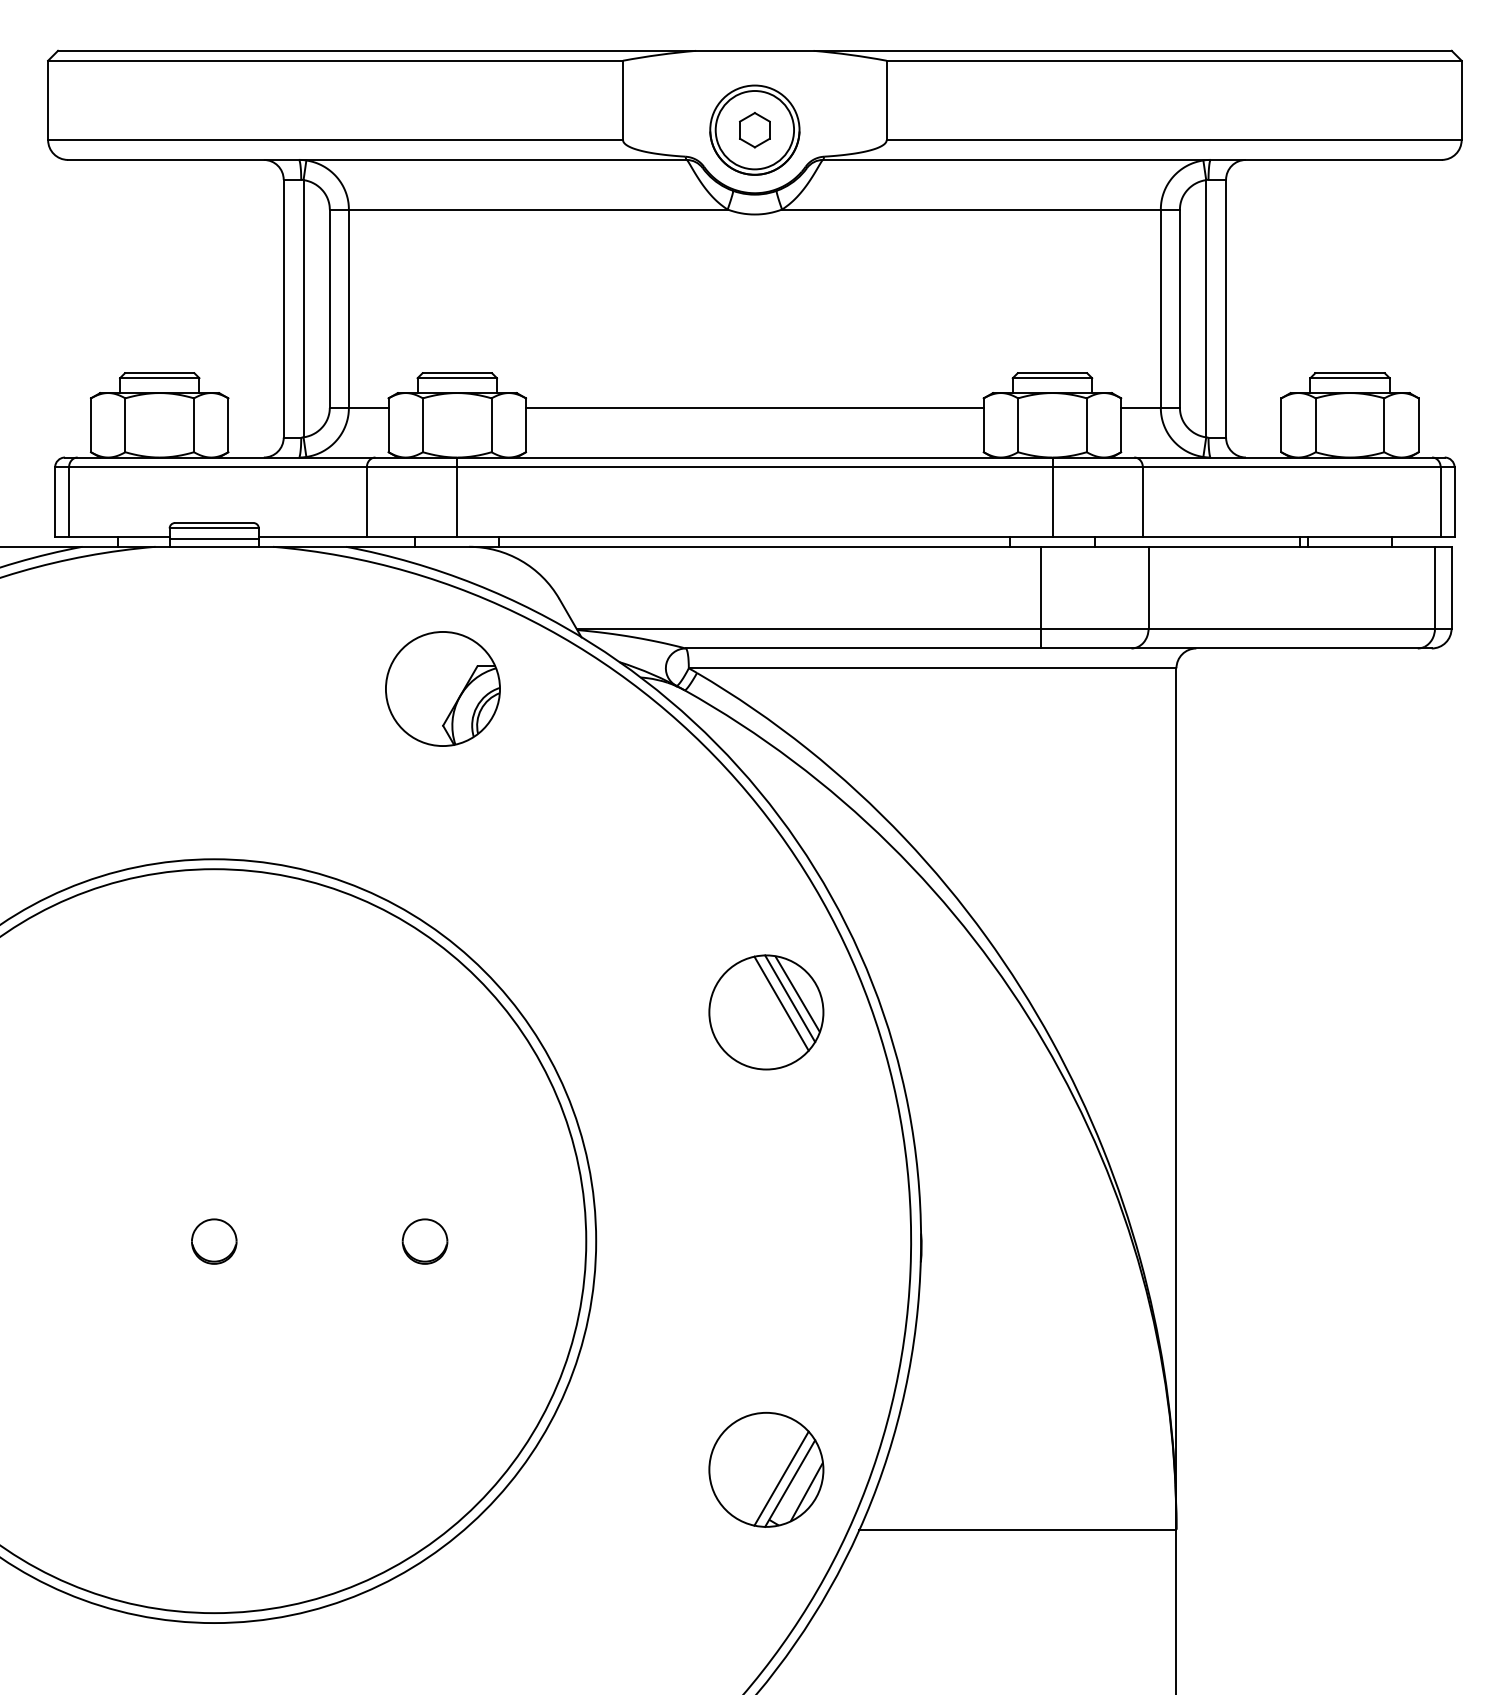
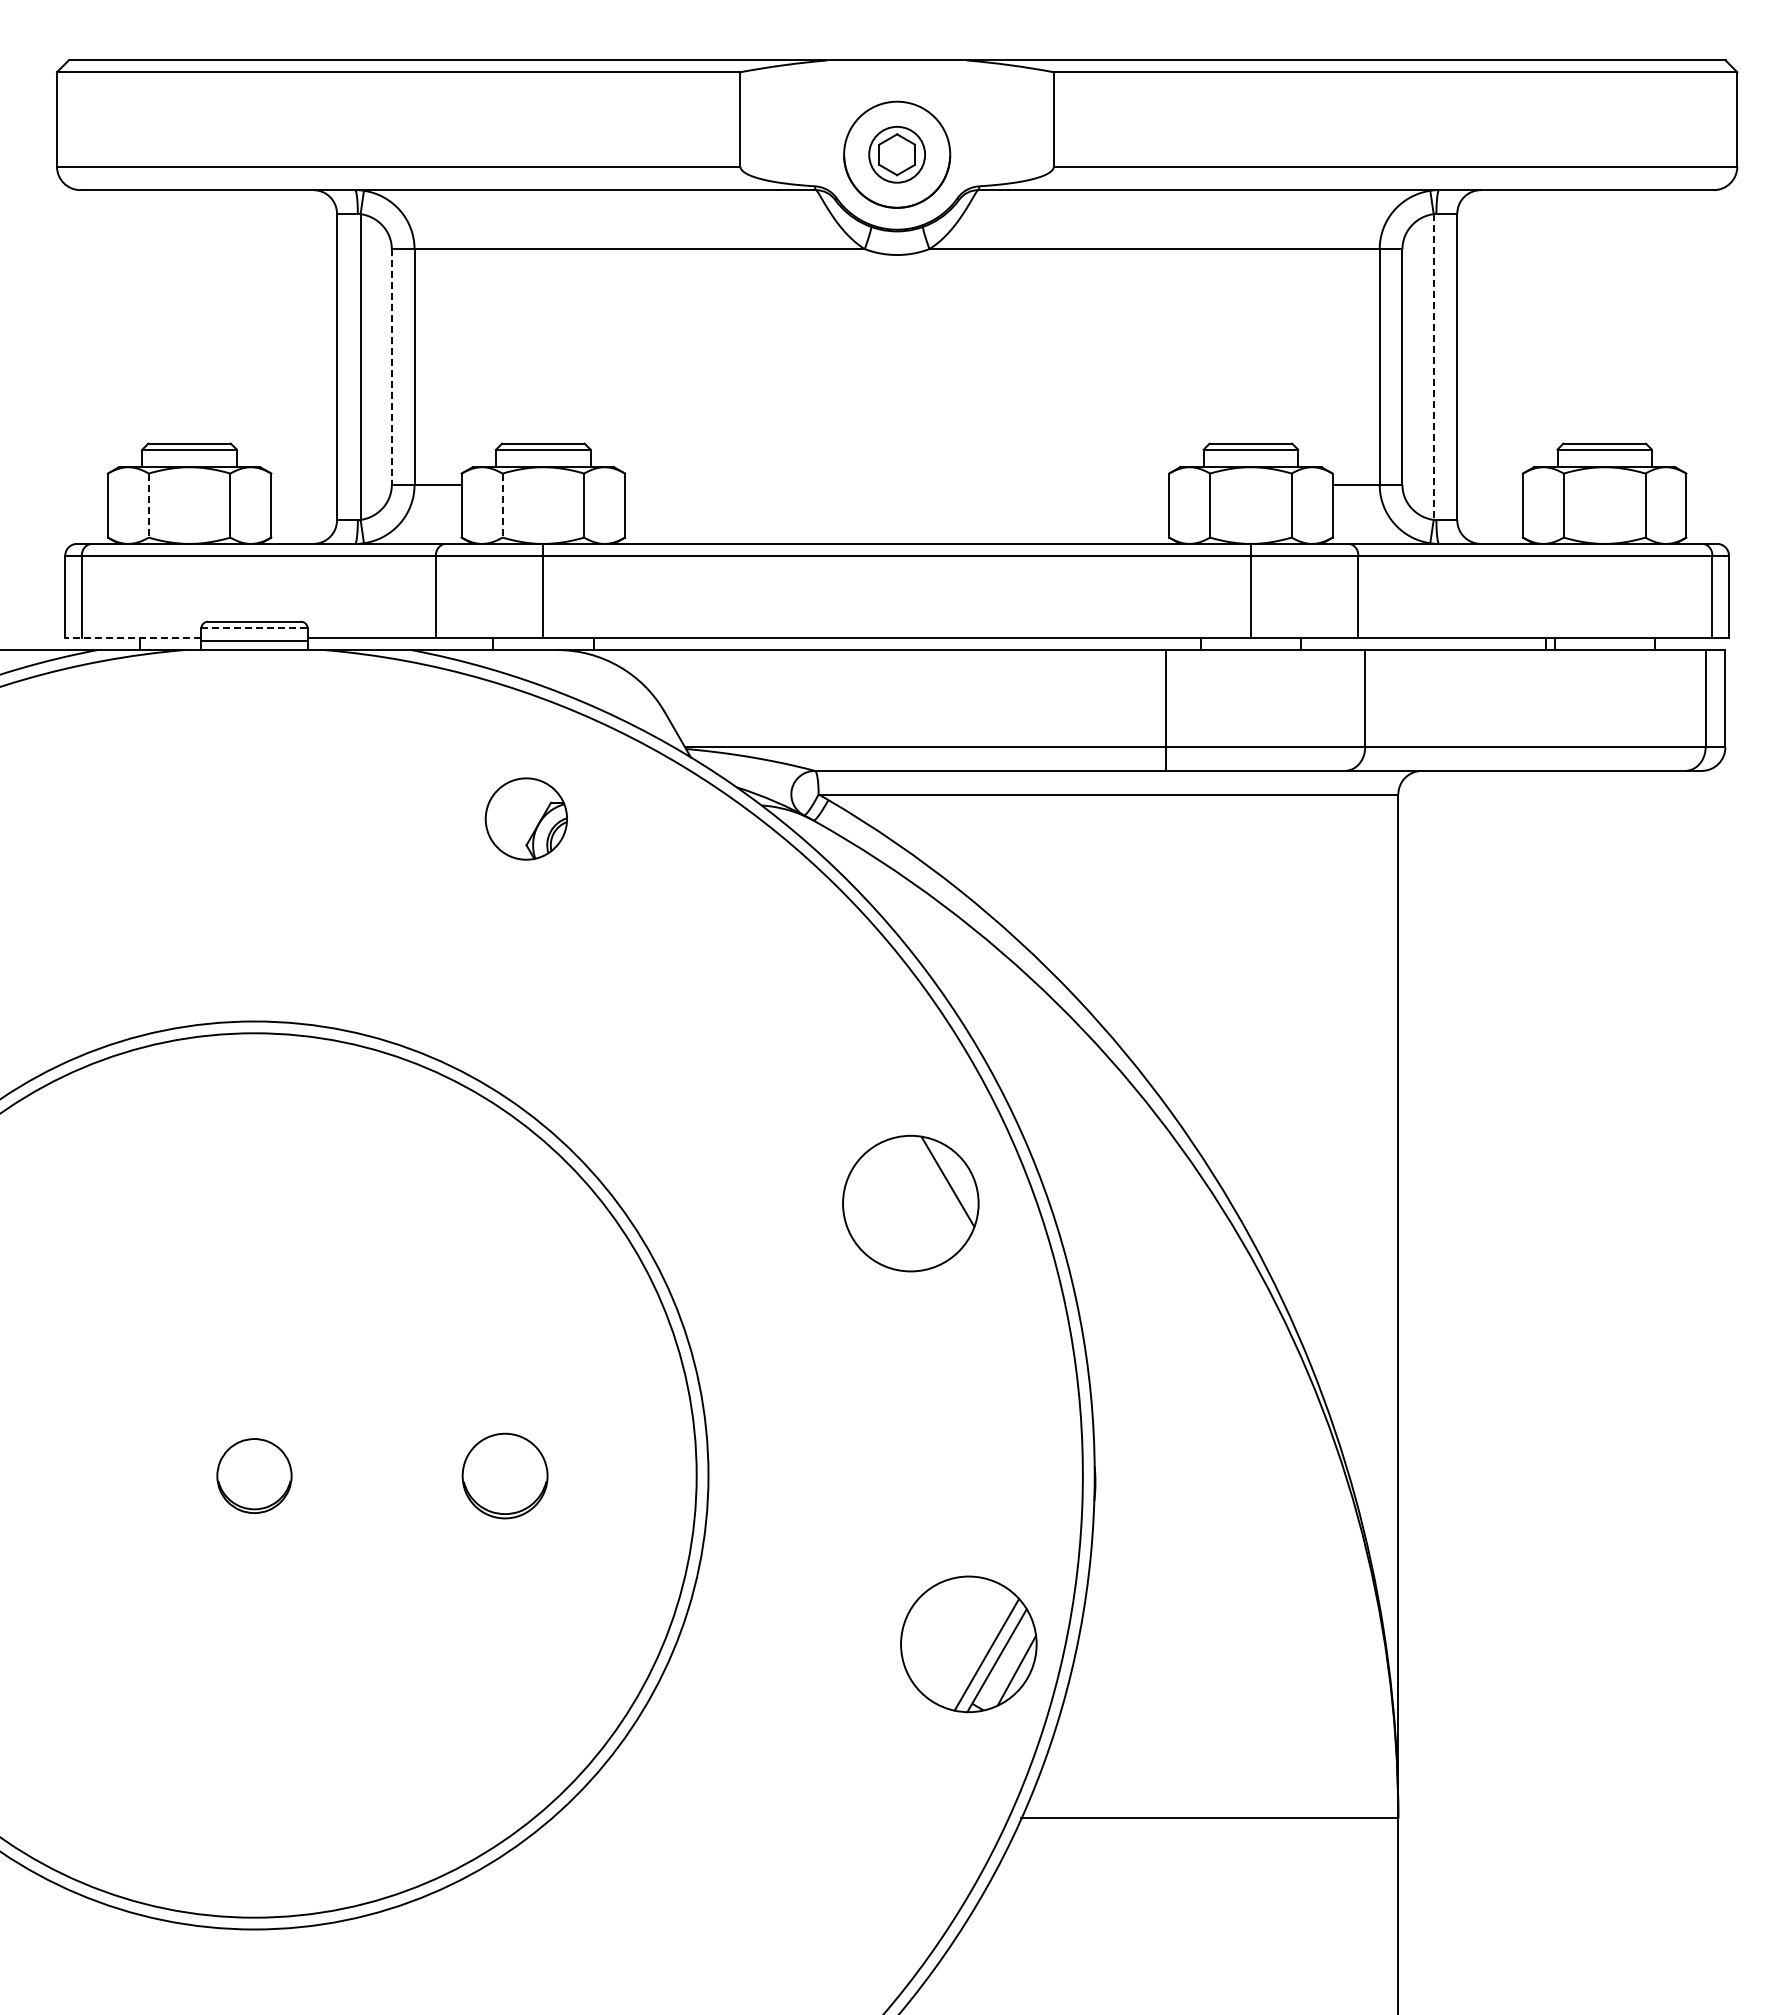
circle: (754, 129) -> (896, 154), size x0.6
line: (329, 309) -> (391, 367), solid -> dashed
line: (1206, 309) -> (1433, 367), solid -> dashed
line: (755, 407) -> (897, 484), removed
line: (125, 426) -> (148, 506), solid -> dashed
line: (422, 426) -> (502, 506), solid -> dashed
line: (214, 528) -> (254, 628), solid -> dashed
line: (111, 537) -> (132, 638), solid -> dashed
line: (1041, 597) -> (1165, 710), moved
part: (443, 688) -> (526, 818), size x0.6
line: (789, 998) -> (938, 1186), removed
line: (781, 1003) -> (928, 1193), removed
part: (214, 1241) -> (254, 1475), size x1.4
part: (424, 1241) -> (504, 1475), size x1.6
part: (766, 1469) -> (968, 1644), moved

